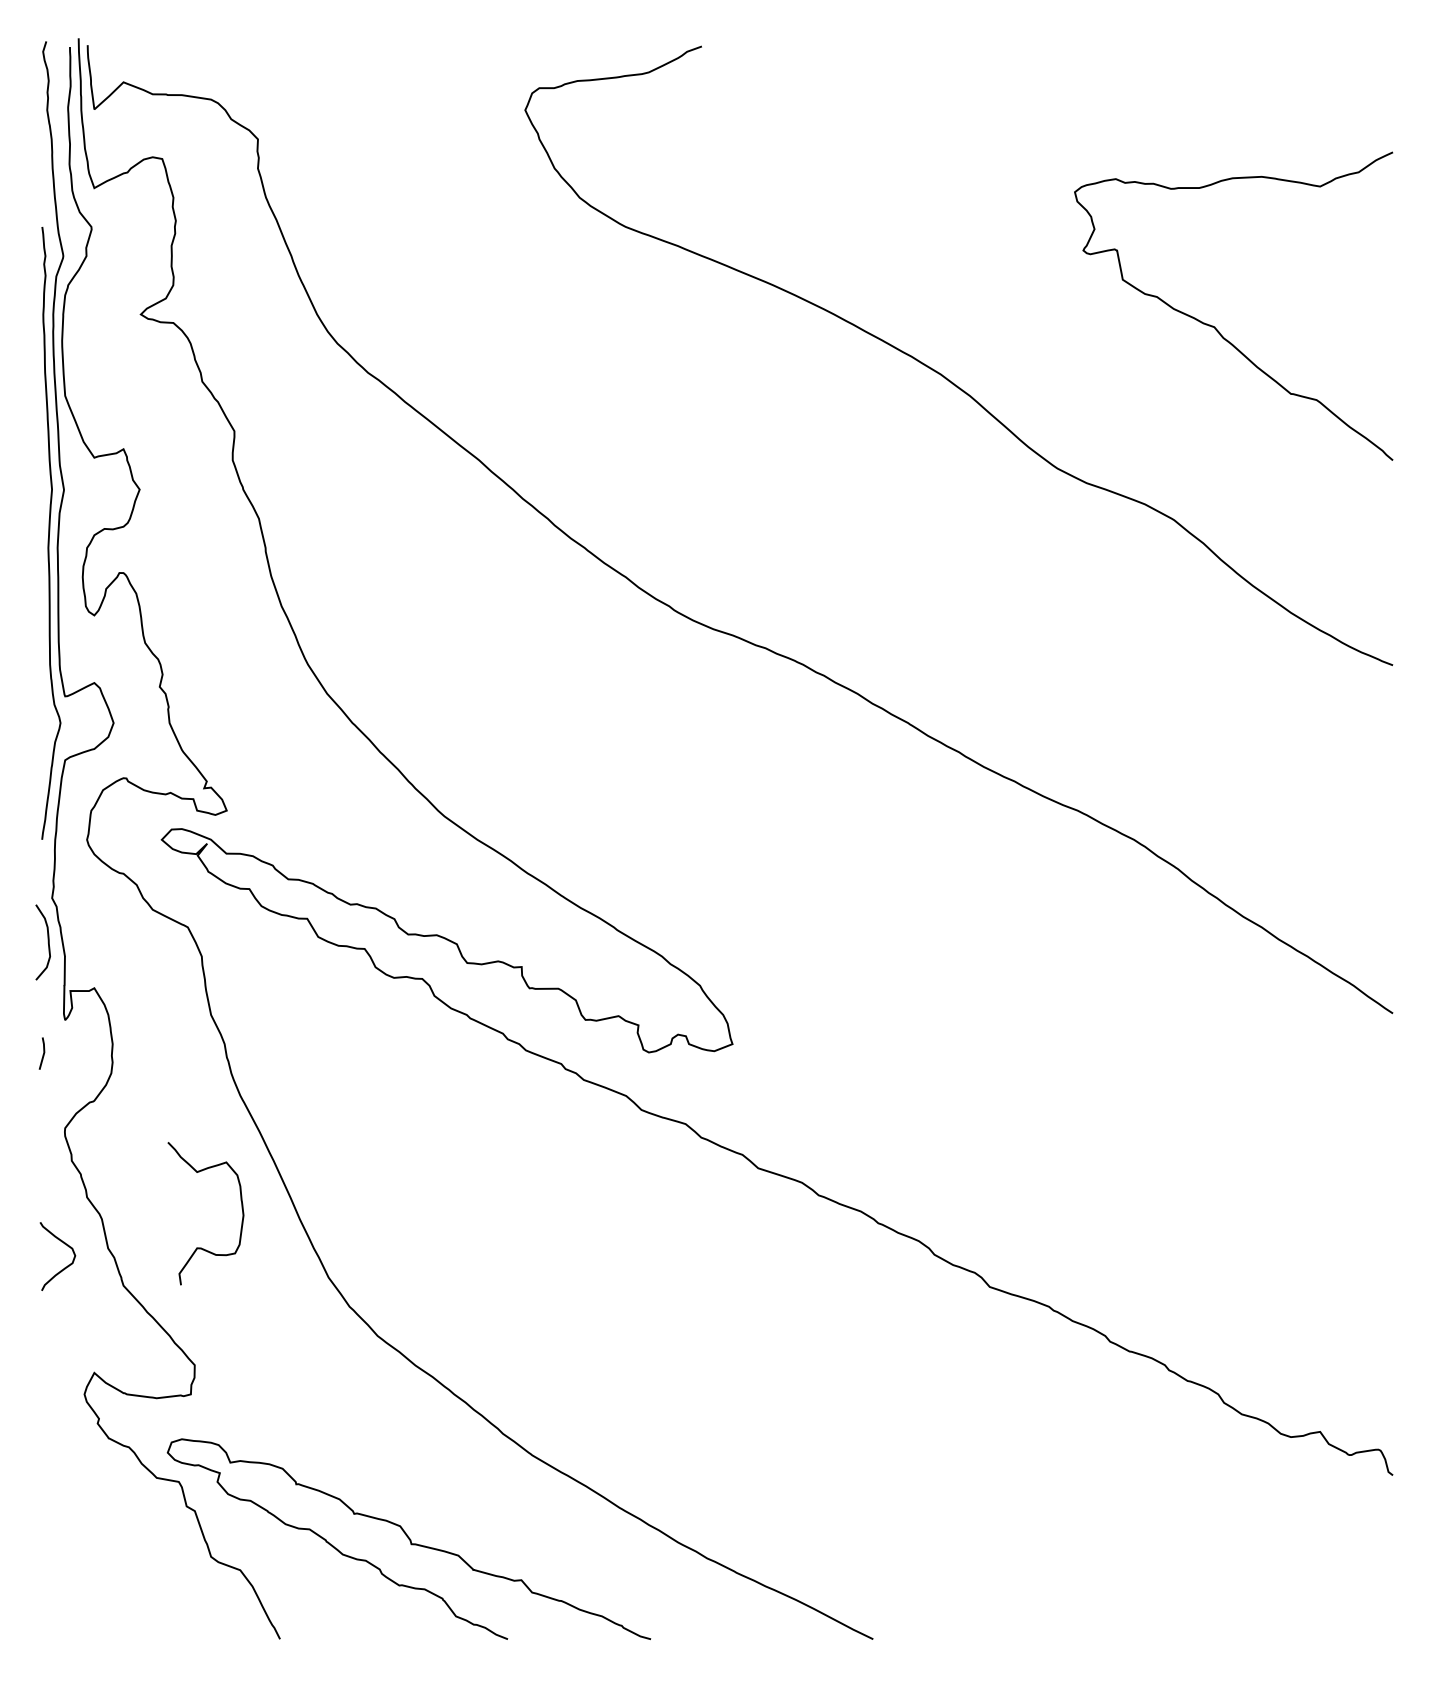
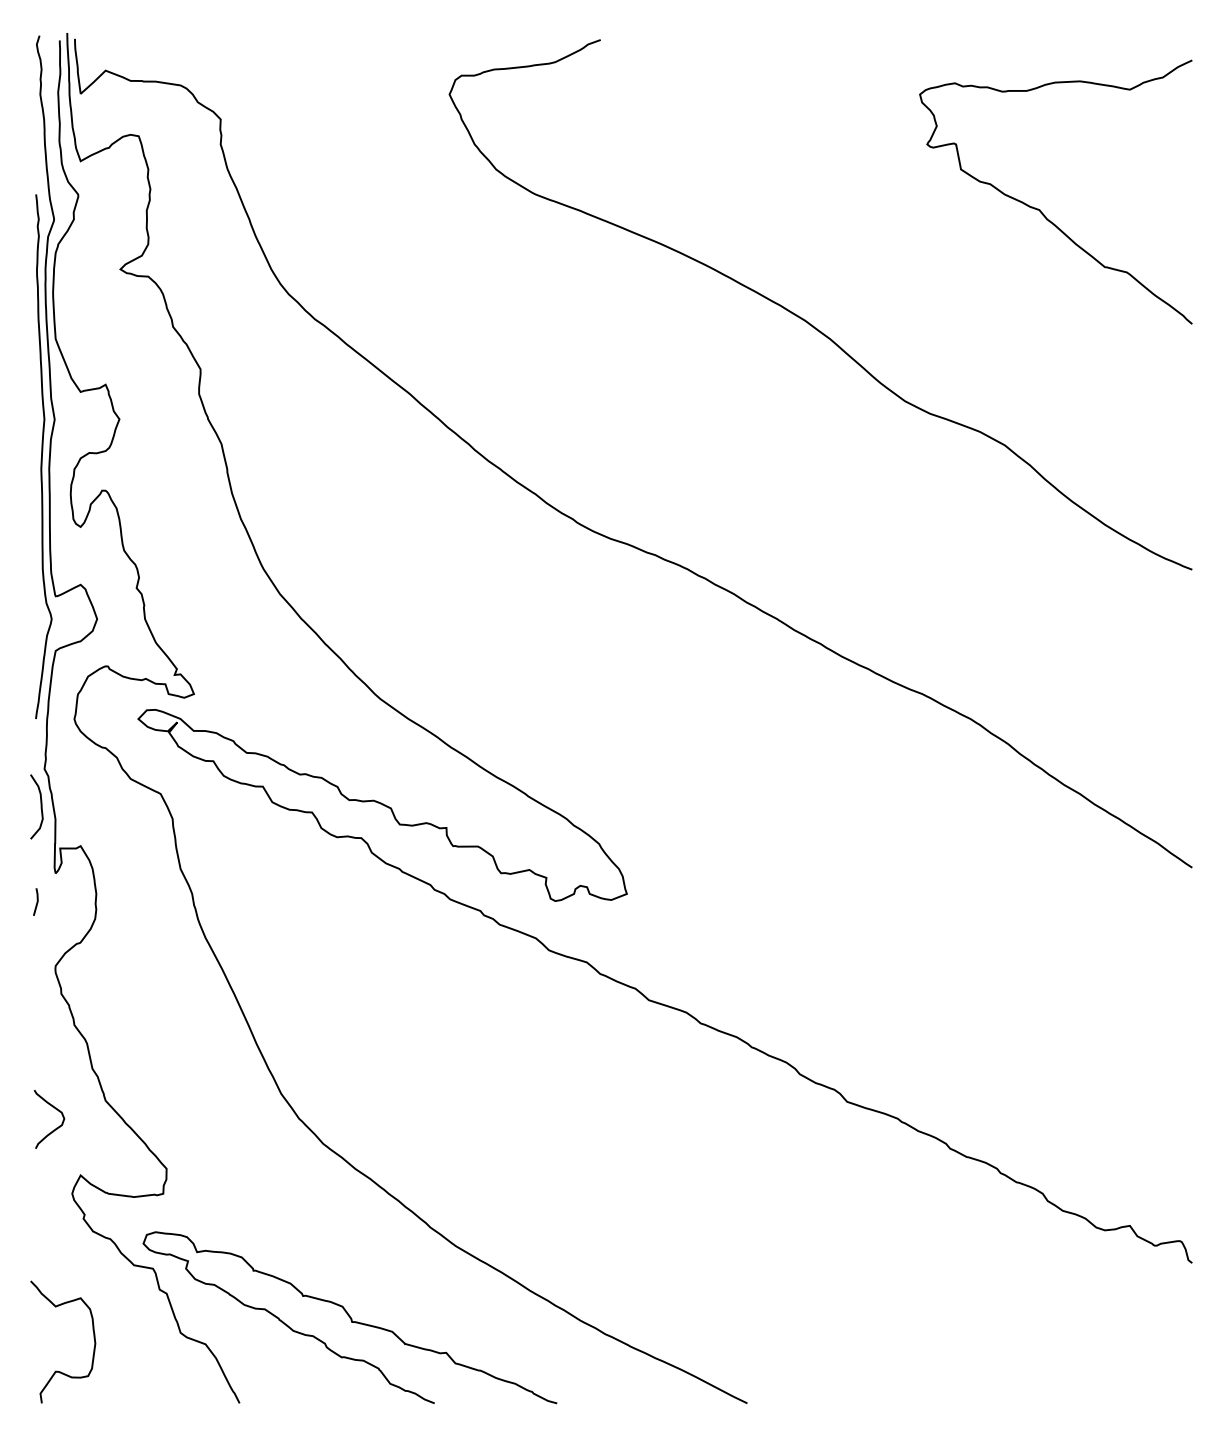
curve: (1215, 326) -> (1040, 209), moved
curve: (201, 1247) -> (59, 1371), moved
curve: (64, 1267) -> (55, 1128), moved

